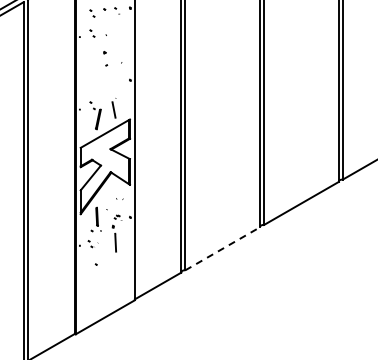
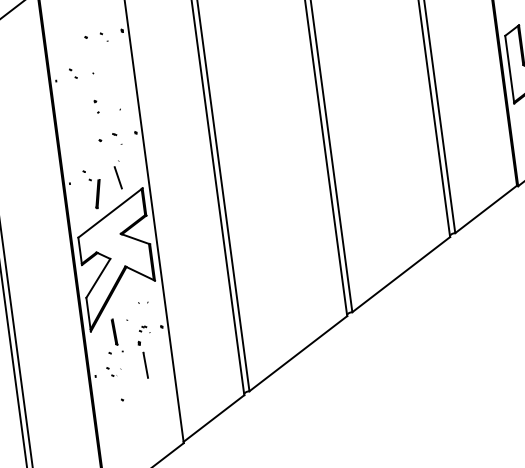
part: (92, 13) -> (69, 45), removed
part: (105, 58) -> (96, 106), size x0.62
part: (111, 82) -> (109, 139), added
line: (223, 248) -> (299, 353), dashed -> solid

